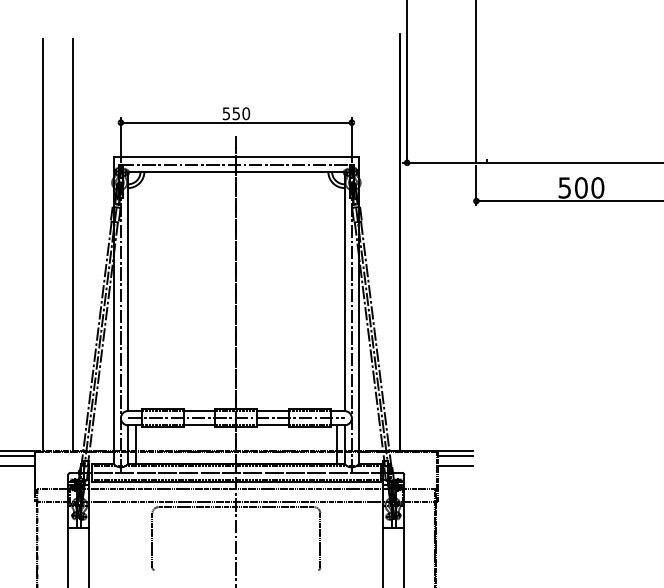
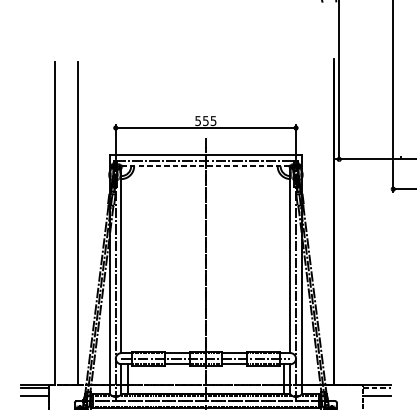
text: (246, 113) -> (213, 120), 550 -> 555
line: (236, 171) -> (206, 166), solid -> dashed
line: (455, 455) -> (376, 387), solid -> dashed

